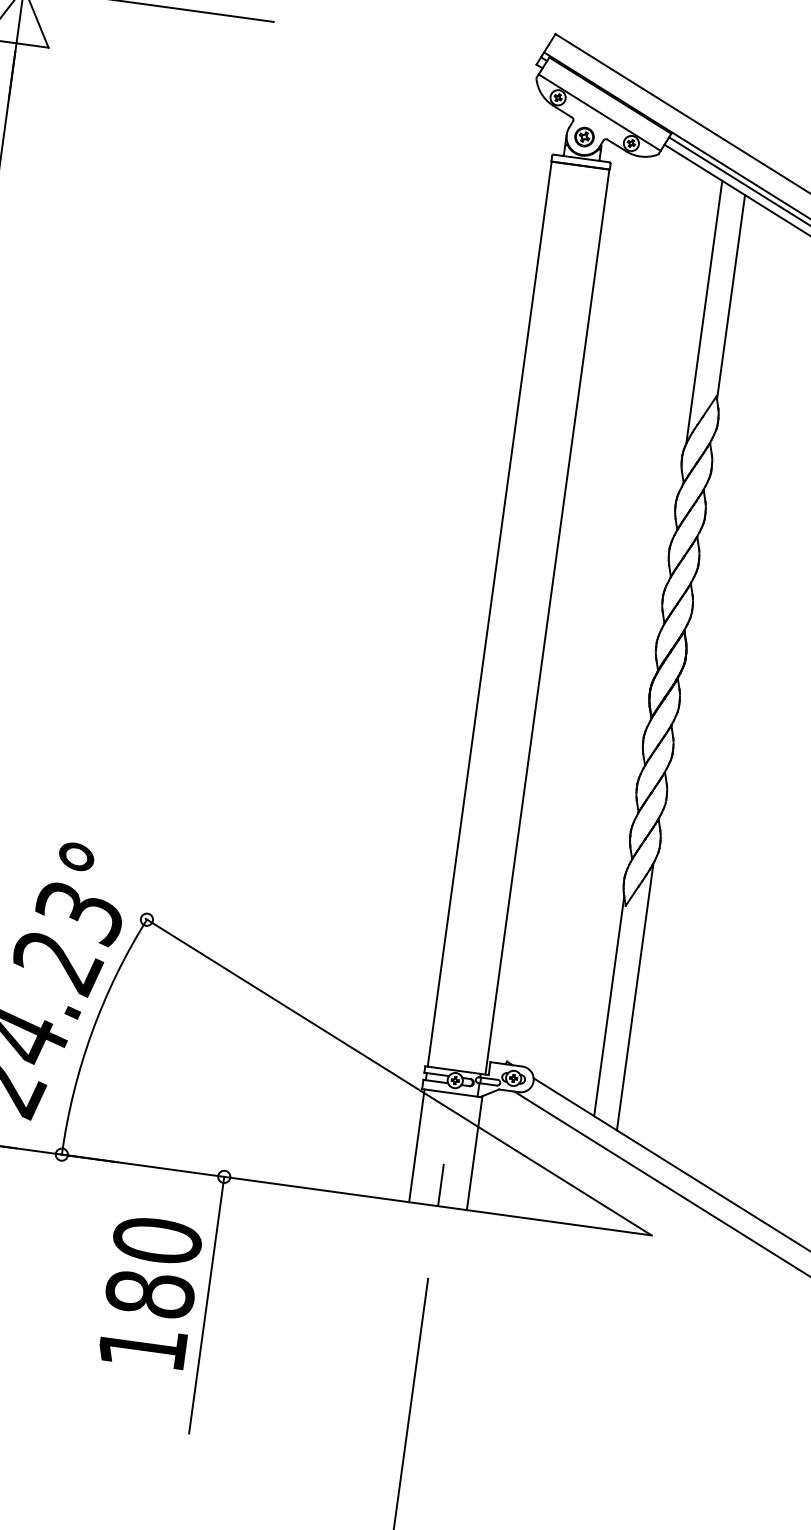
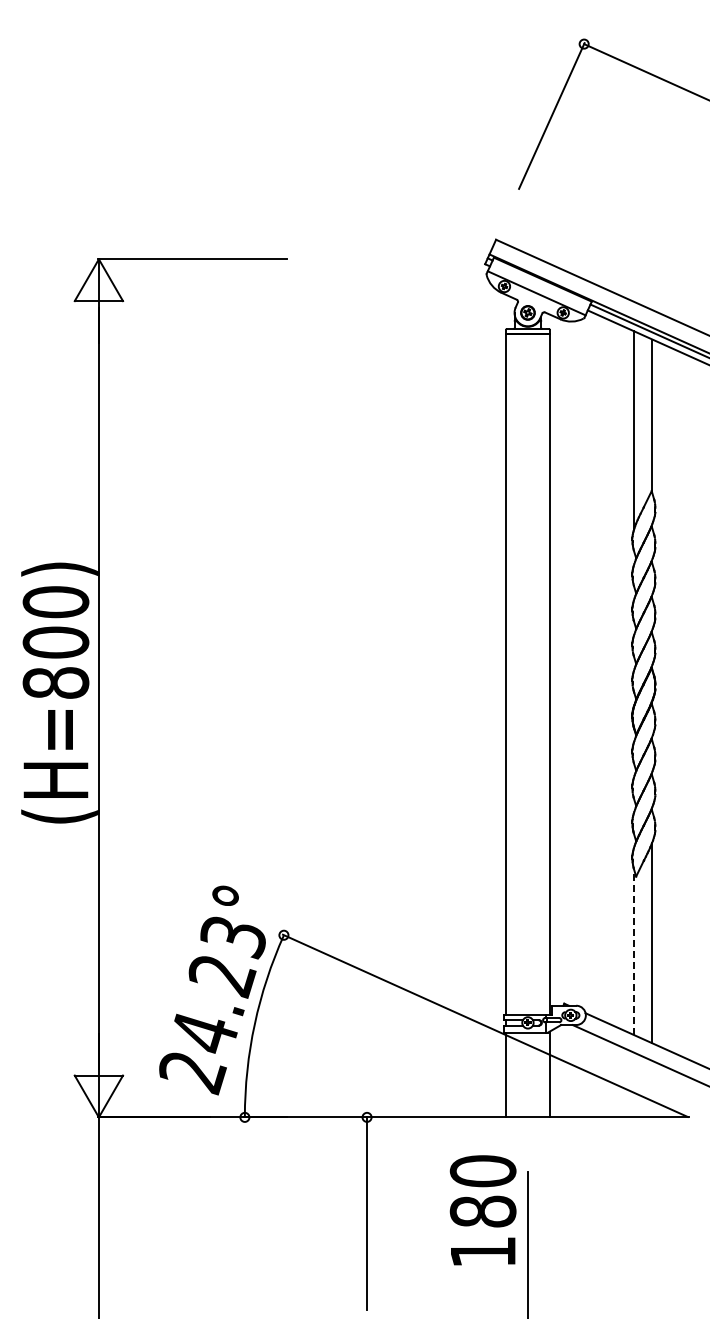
line: (609, 1006) -> (634, 952), solid -> dashed
line: (440, 1184) -> (527, 1101), removed
text: (149, 1292) -> (482, 1210), moved

